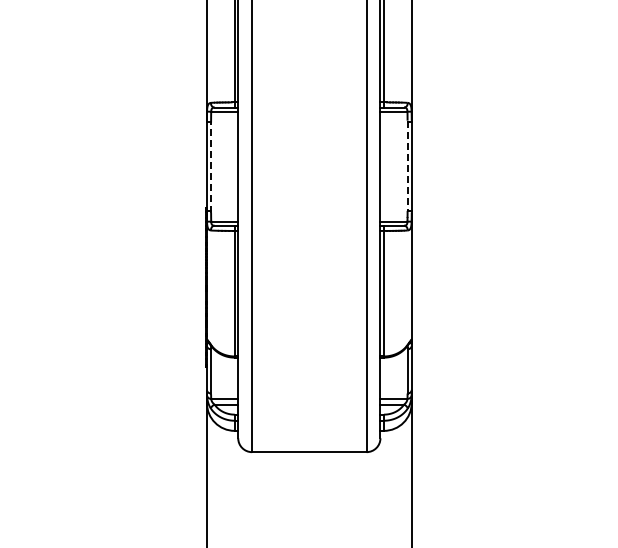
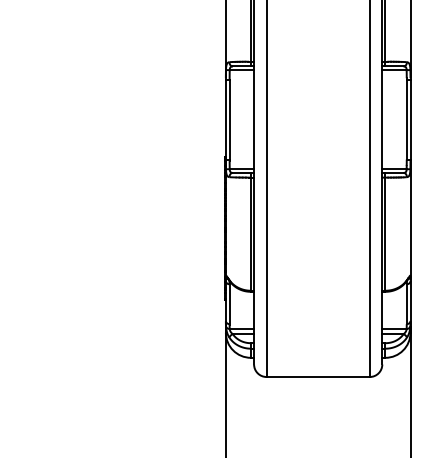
line: (407, 166) -> (406, 119), dashed -> solid
line: (211, 167) -> (229, 120), dashed -> solid

